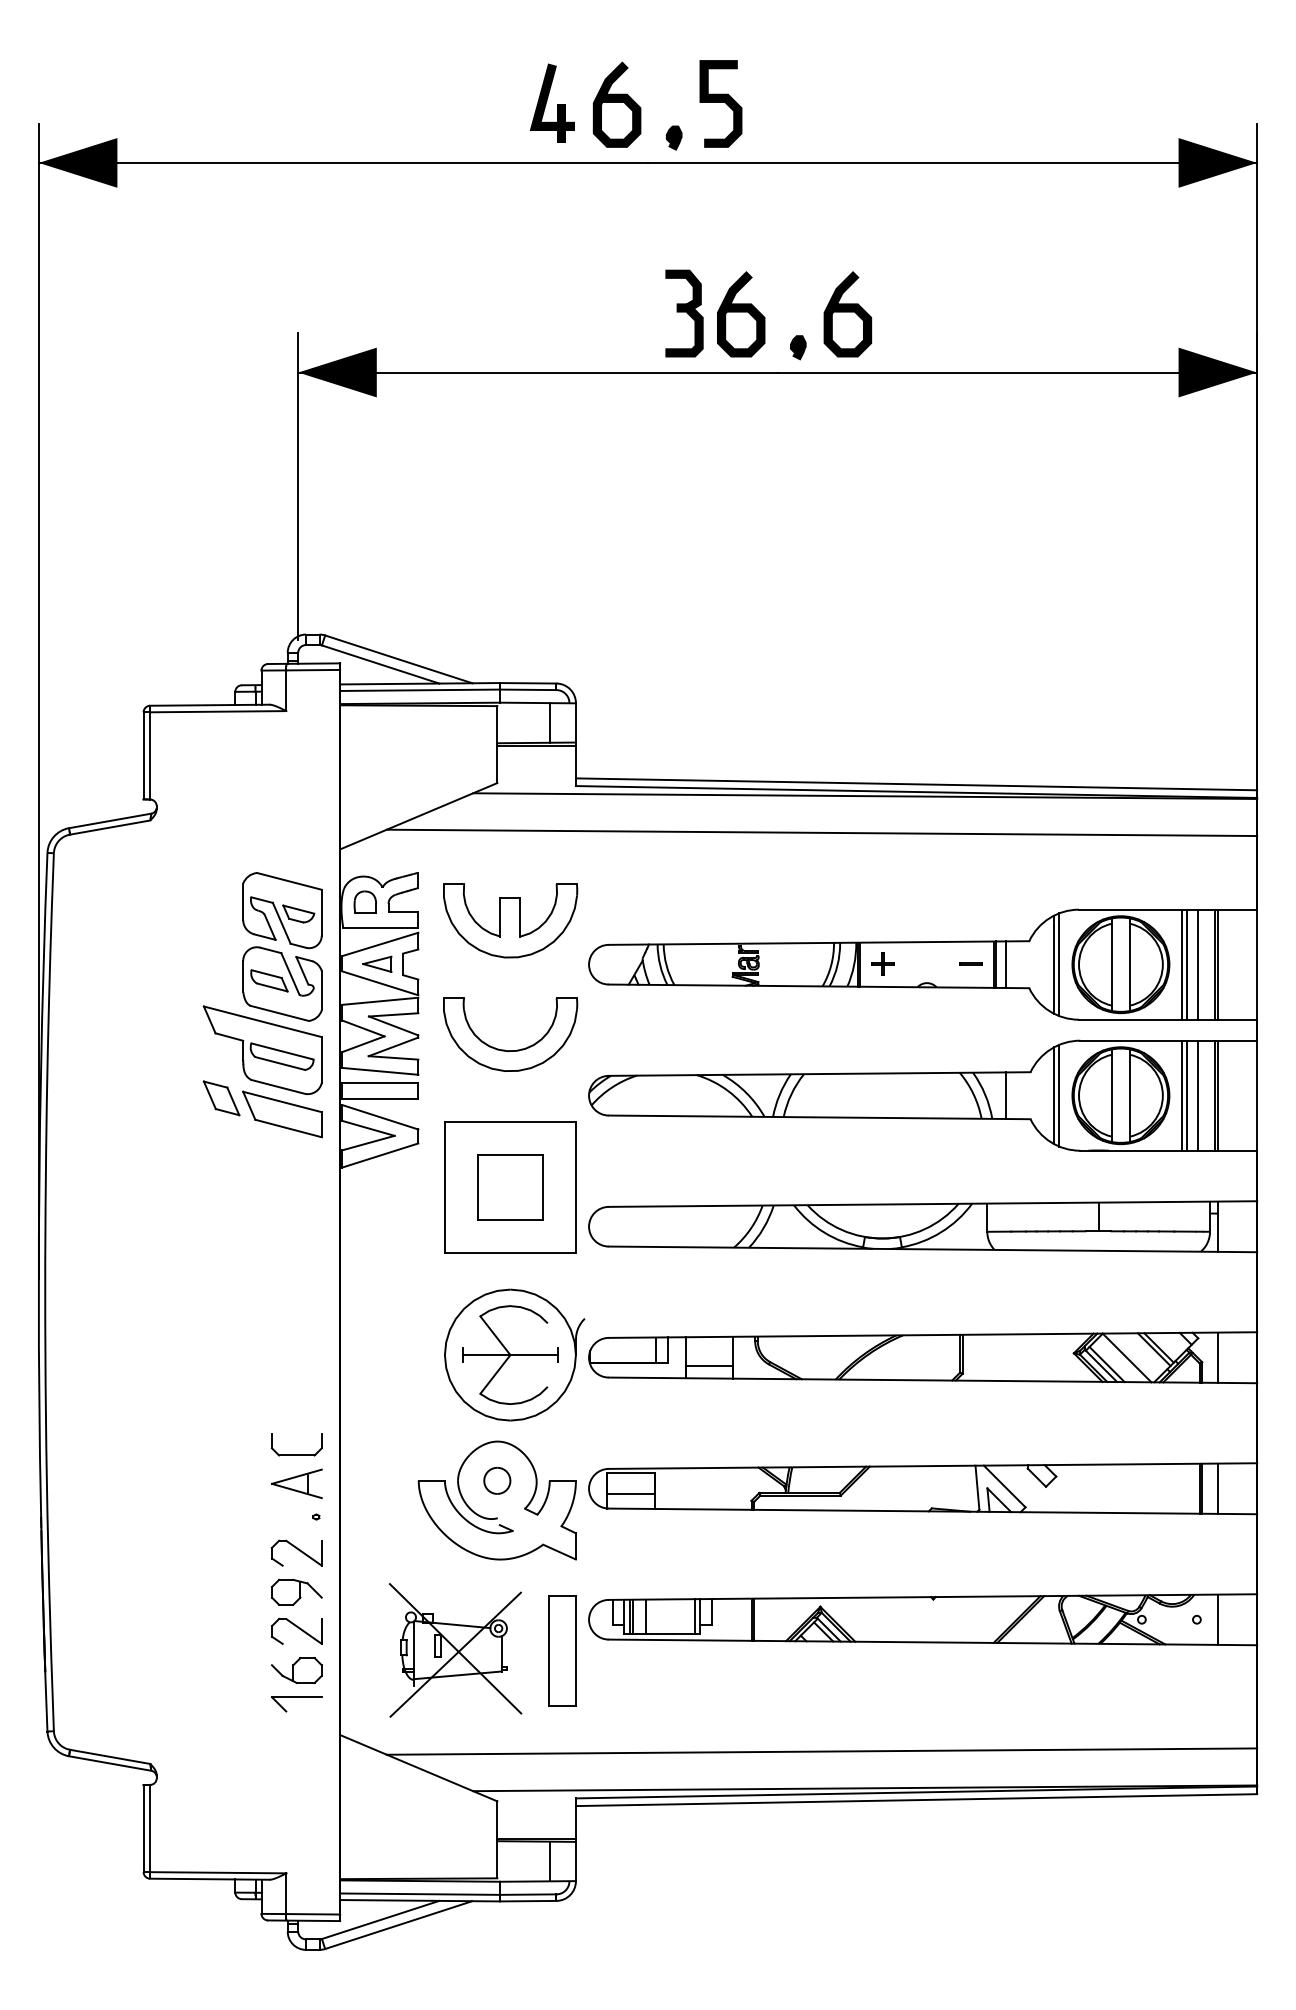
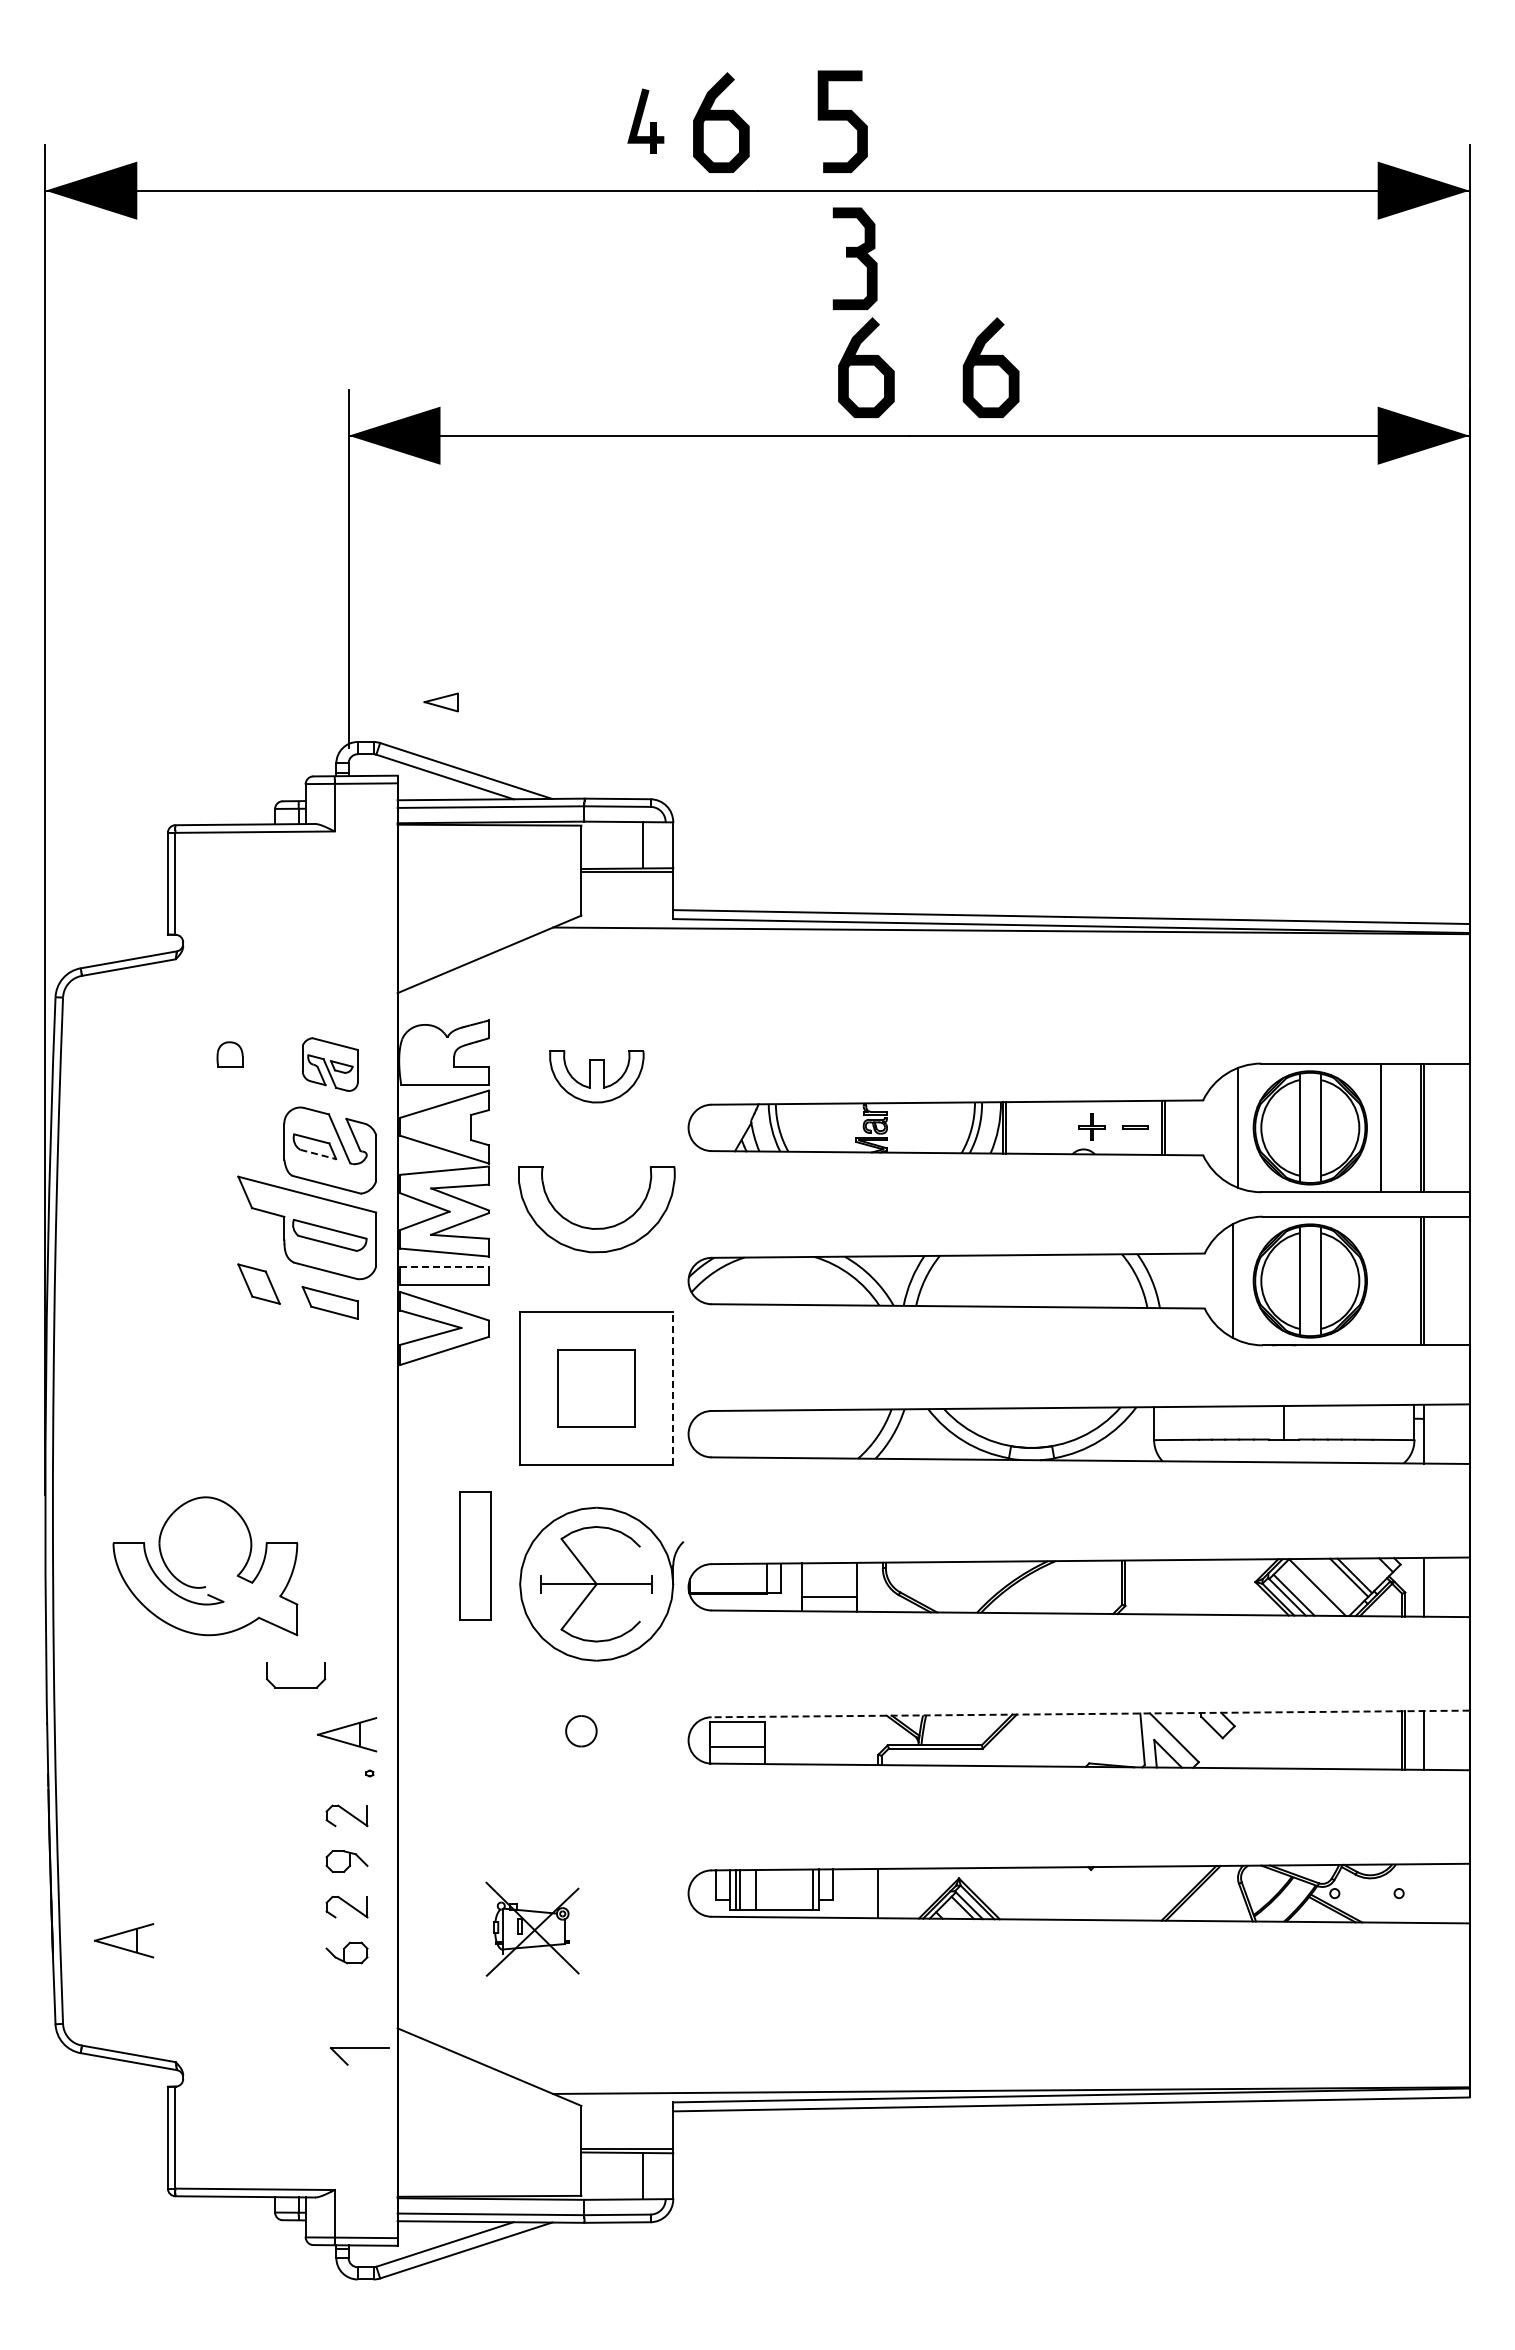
part: (552, 102) -> (645, 120), size x0.7
part: (673, 137) -> (787, 161), removed
part: (683, 313) -> (854, 258), moved
part: (797, 347) -> (932, 406), removed
line: (821, 832) -> (960, 973), removed
part: (364, 901) -> (229, 1054), moved
part: (282, 910) -> (330, 1064), size x0.6
part: (510, 920) -> (596, 1076), size x0.6
part: (882, 963) -> (1091, 1126), moved
part: (376, 964) -> (440, 702), moved
line: (1005, 964) -> (1175, 1127), removed
line: (1054, 964) -> (1232, 1127), removed
line: (1186, 964) -> (1387, 1127), removed
line: (1198, 964) -> (1400, 1127), removed
line: (272, 987) -> (318, 1154), solid -> dashed
line: (381, 1083) -> (445, 1266), solid -> dashed
line: (1005, 1095) -> (1175, 1280), removed
line: (1059, 1095) -> (1238, 1280), removed
line: (1181, 1095) -> (1381, 1280), removed
line: (1186, 1095) -> (1387, 1280), removed
line: (1198, 1095) -> (1400, 1280), removed
part: (282, 1114) -> (330, 1302), size x0.6
line: (576, 1187) -> (673, 1388), solid -> dashed
part: (297, 1455) -> (296, 1687), moved
line: (932, 1465) -> (1090, 1713), solid -> dashed
part: (497, 1517) -> (205, 1586), moved
part: (296, 1552) -> (346, 1815), size x0.7
part: (296, 1592) -> (346, 1861), size x0.7
line: (754, 1619) -> (881, 1893), removed
line: (1217, 1619) -> (1423, 1893), removed
part: (296, 1630) -> (346, 1906), size x0.7
part: (455, 1649) -> (532, 1928), size x0.6
part: (562, 1650) -> (475, 1555), moved
part: (106, 1659) -> (124, 1940), added
part: (296, 1670) -> (346, 1952), size x0.7
part: (296, 1697) -> (359, 2048), moved
line: (821, 1751) -> (960, 2047), removed

